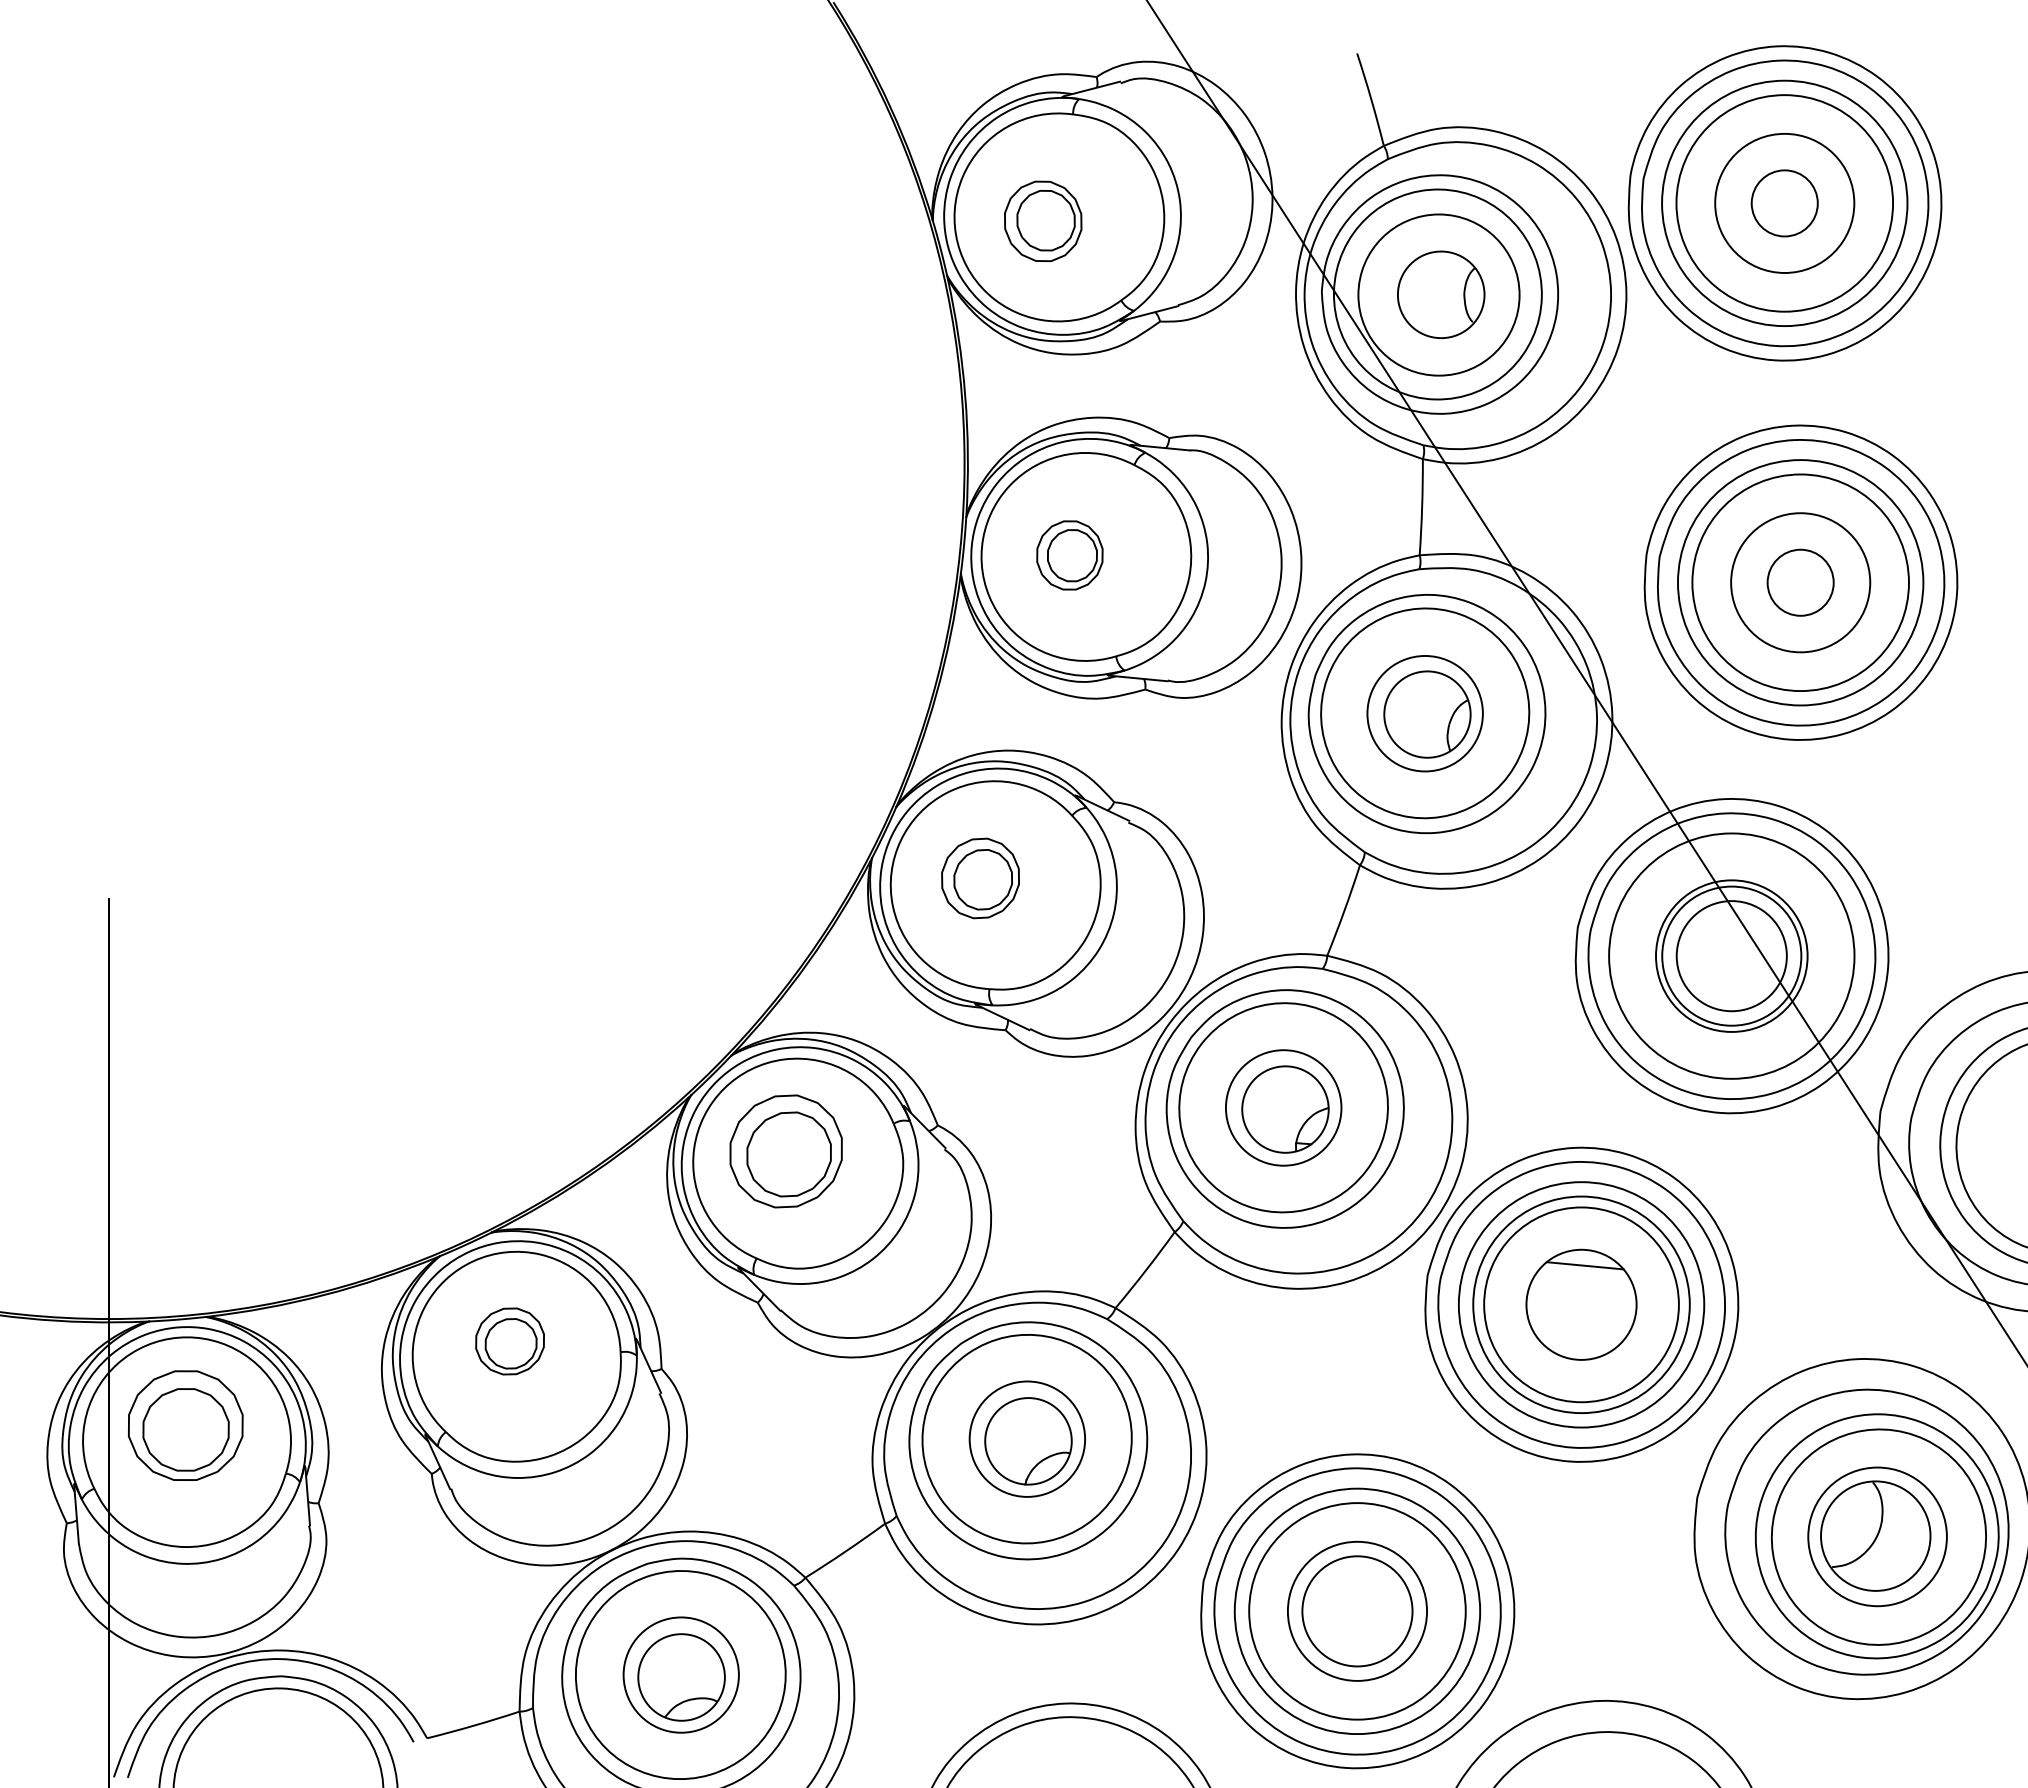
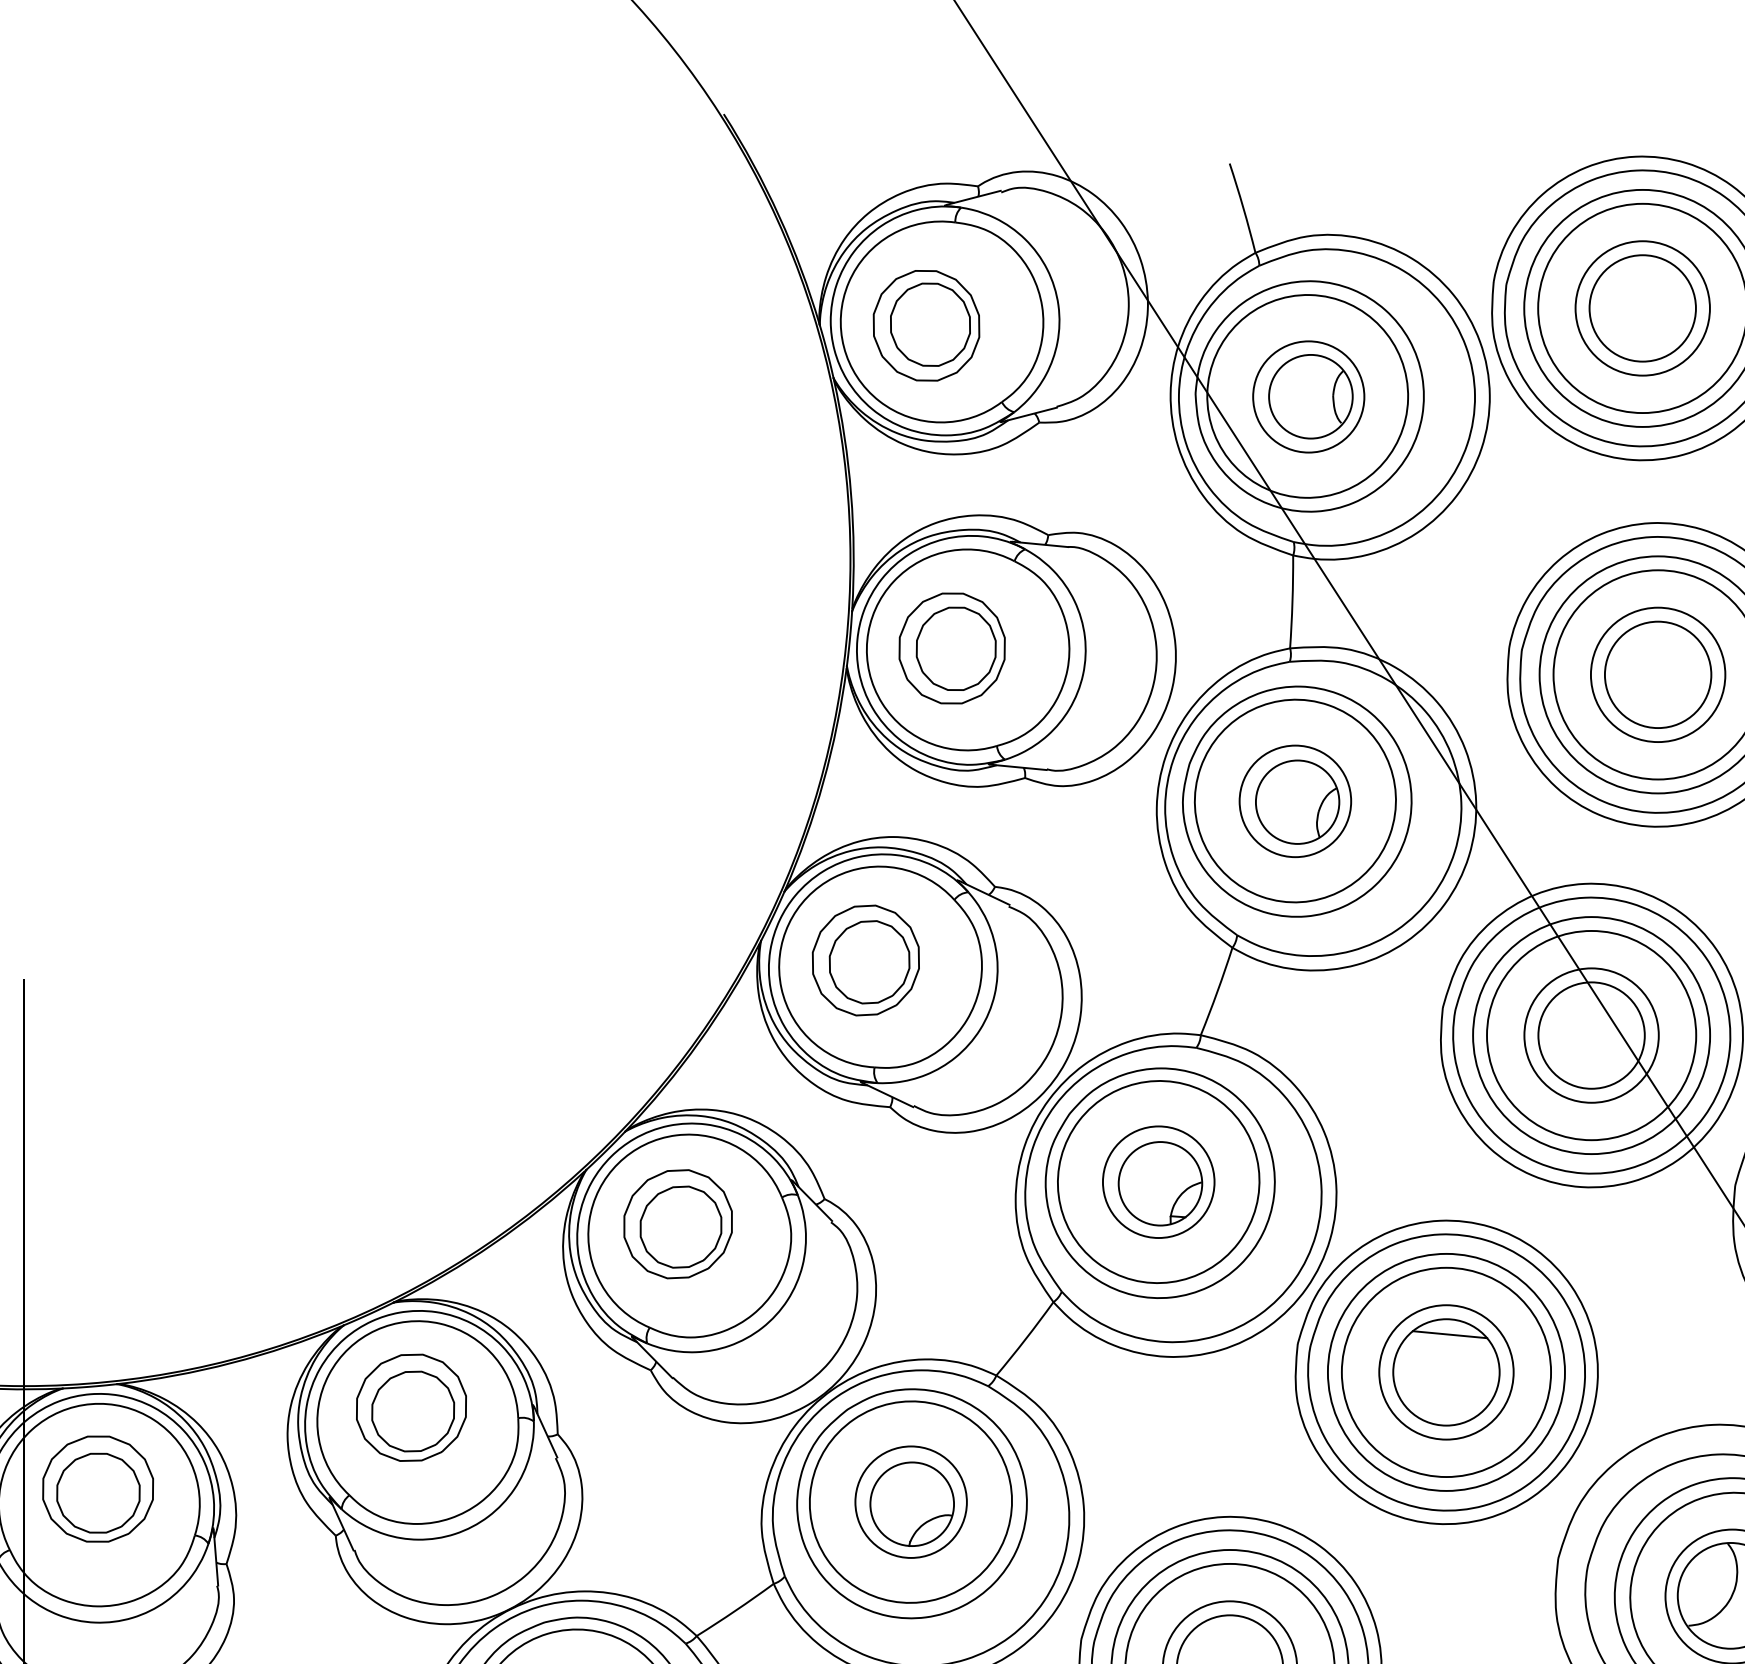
circle: (1784, 203) -> (1642, 308), size x1.67
part: (1042, 221) -> (925, 325), size x1.43
circle: (1438, 294) -> (1308, 396), size x0.71
part: (1069, 555) -> (951, 648), size x1.67
circle: (1800, 582) -> (1657, 674), size x1.67
part: (980, 878) -> (865, 960), size x1.43
circle: (1731, 955) -> (1591, 1034), size x1.43
circle: (1581, 1304) -> (1446, 1372), size x0.71
part: (509, 1341) -> (410, 1407), size x1.67

